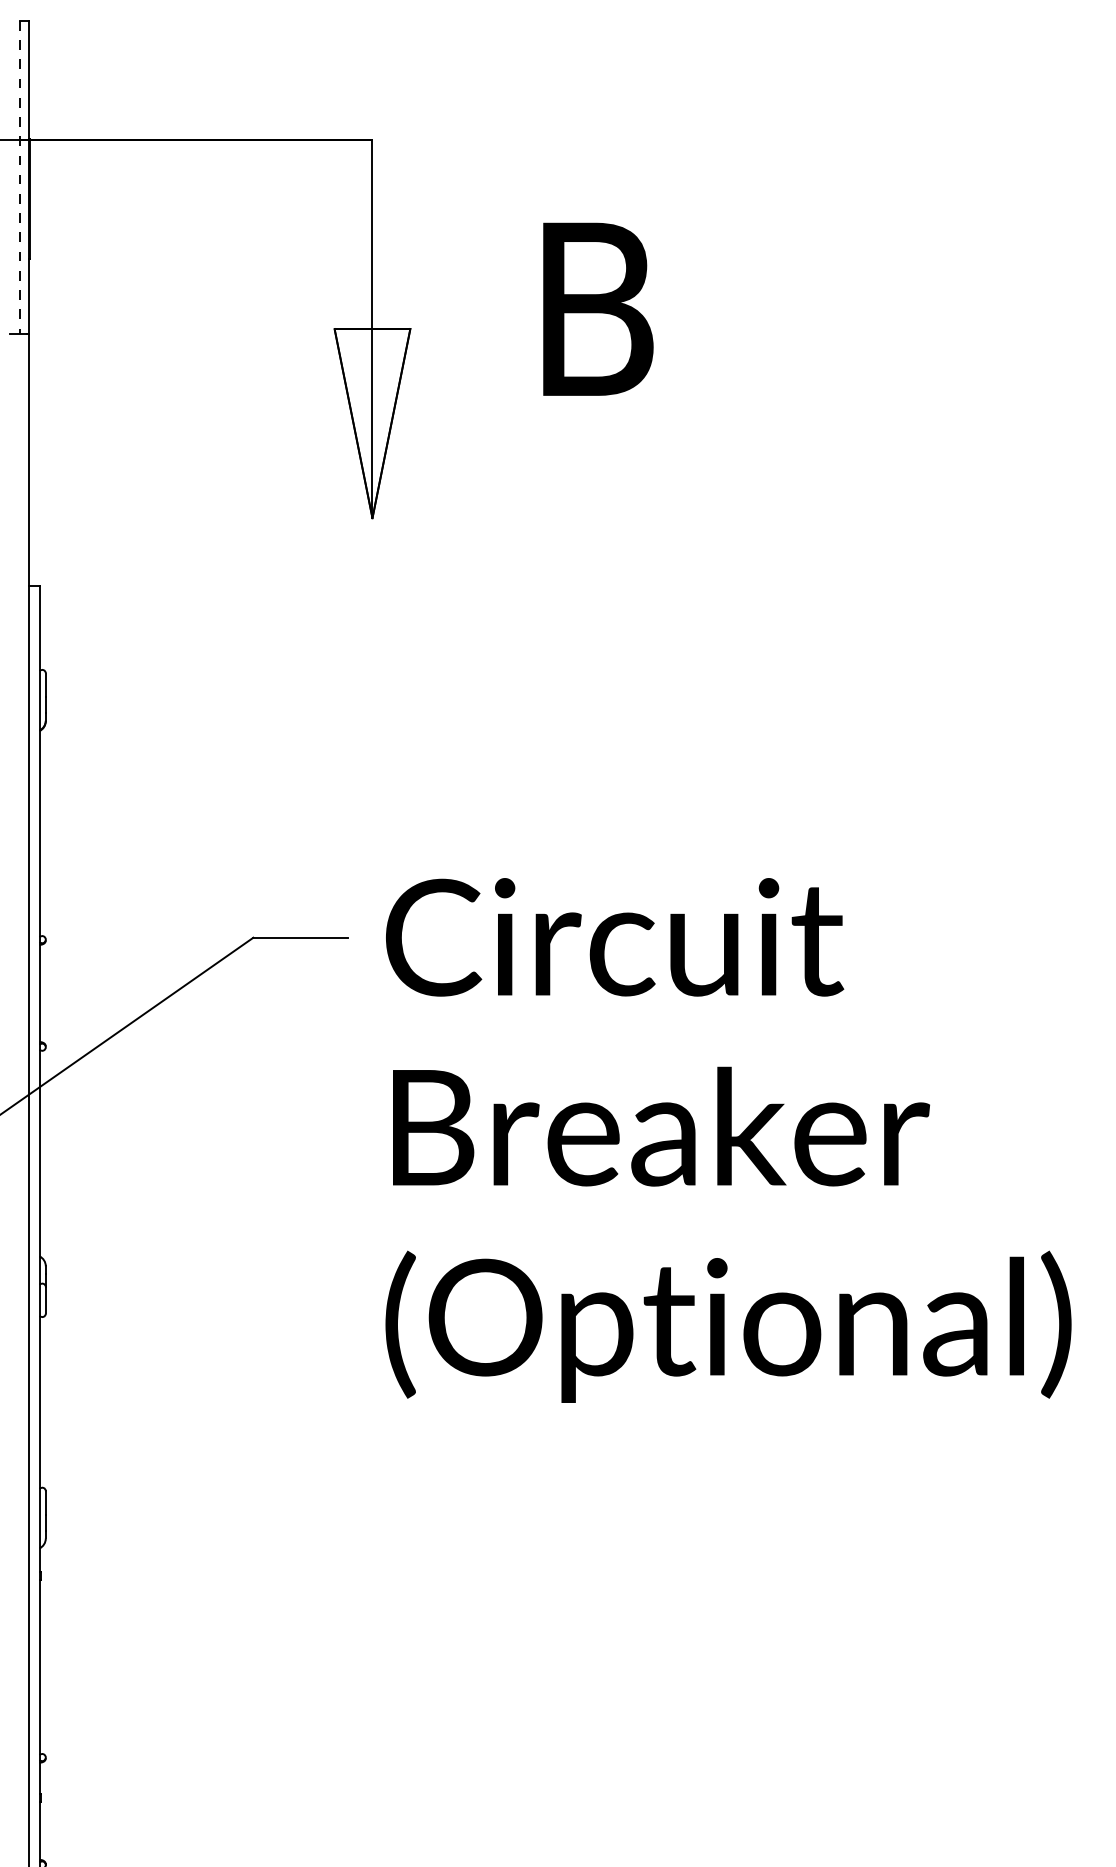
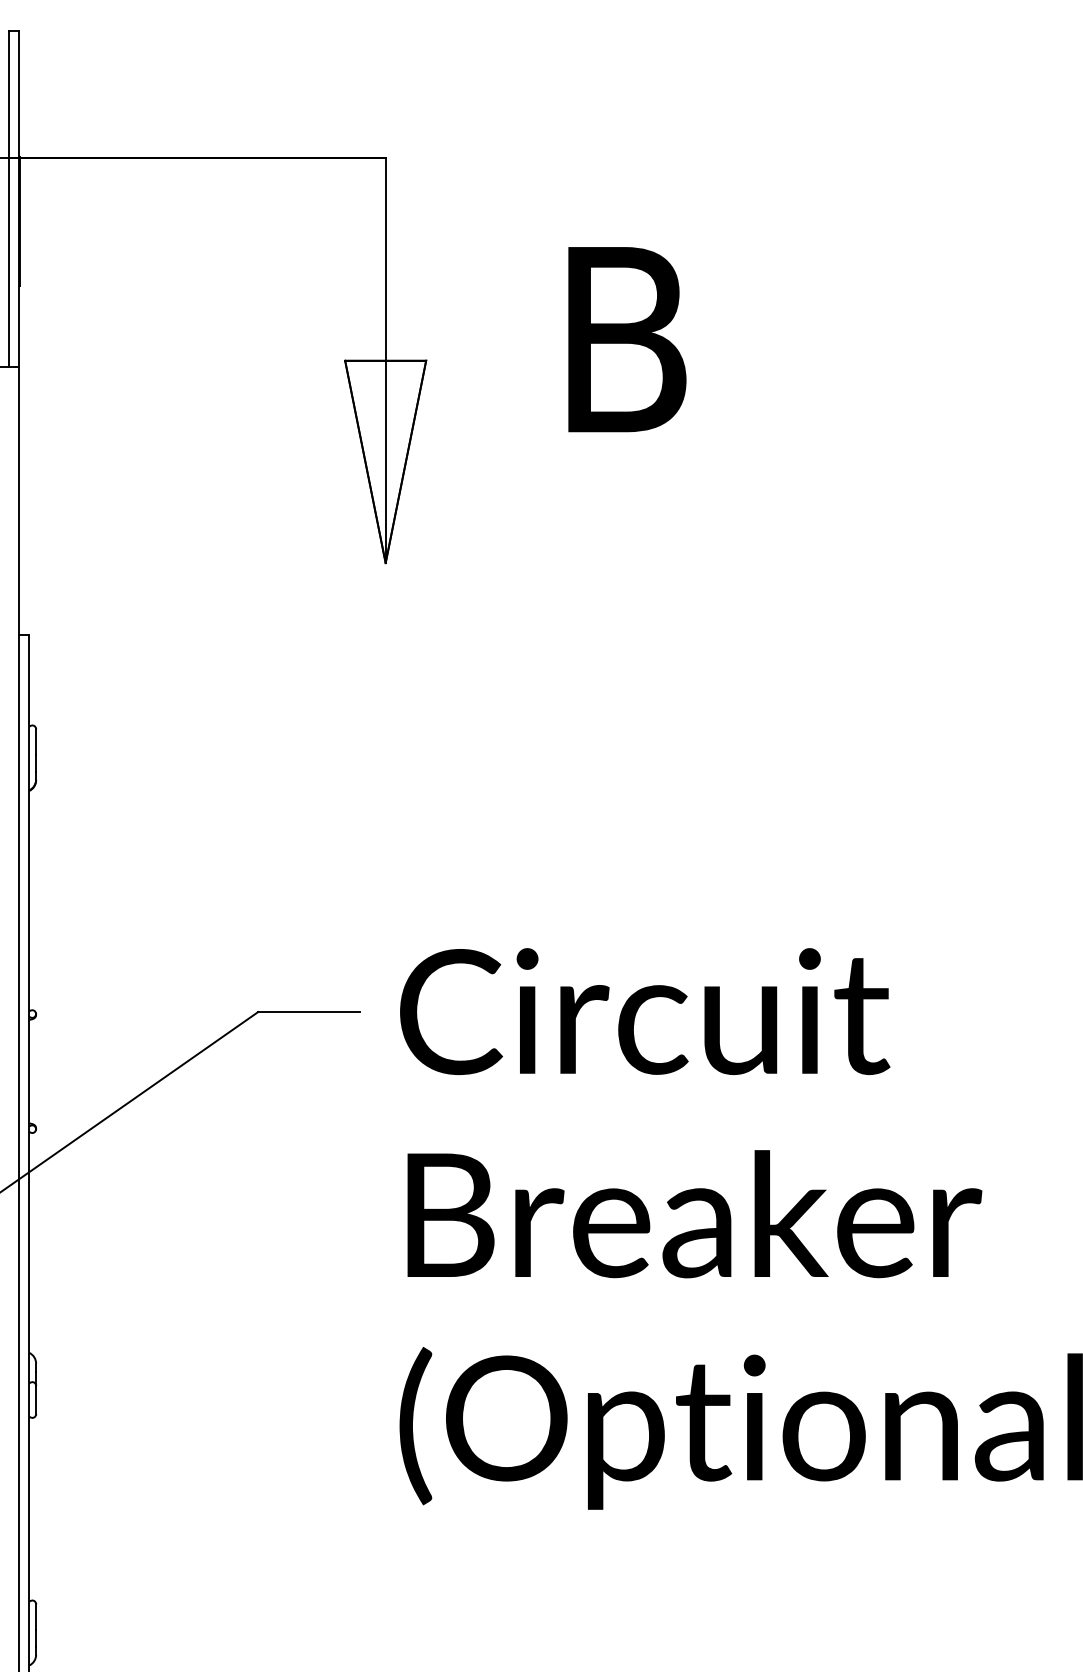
line: (20, 177) -> (9, 198), dashed -> solid

